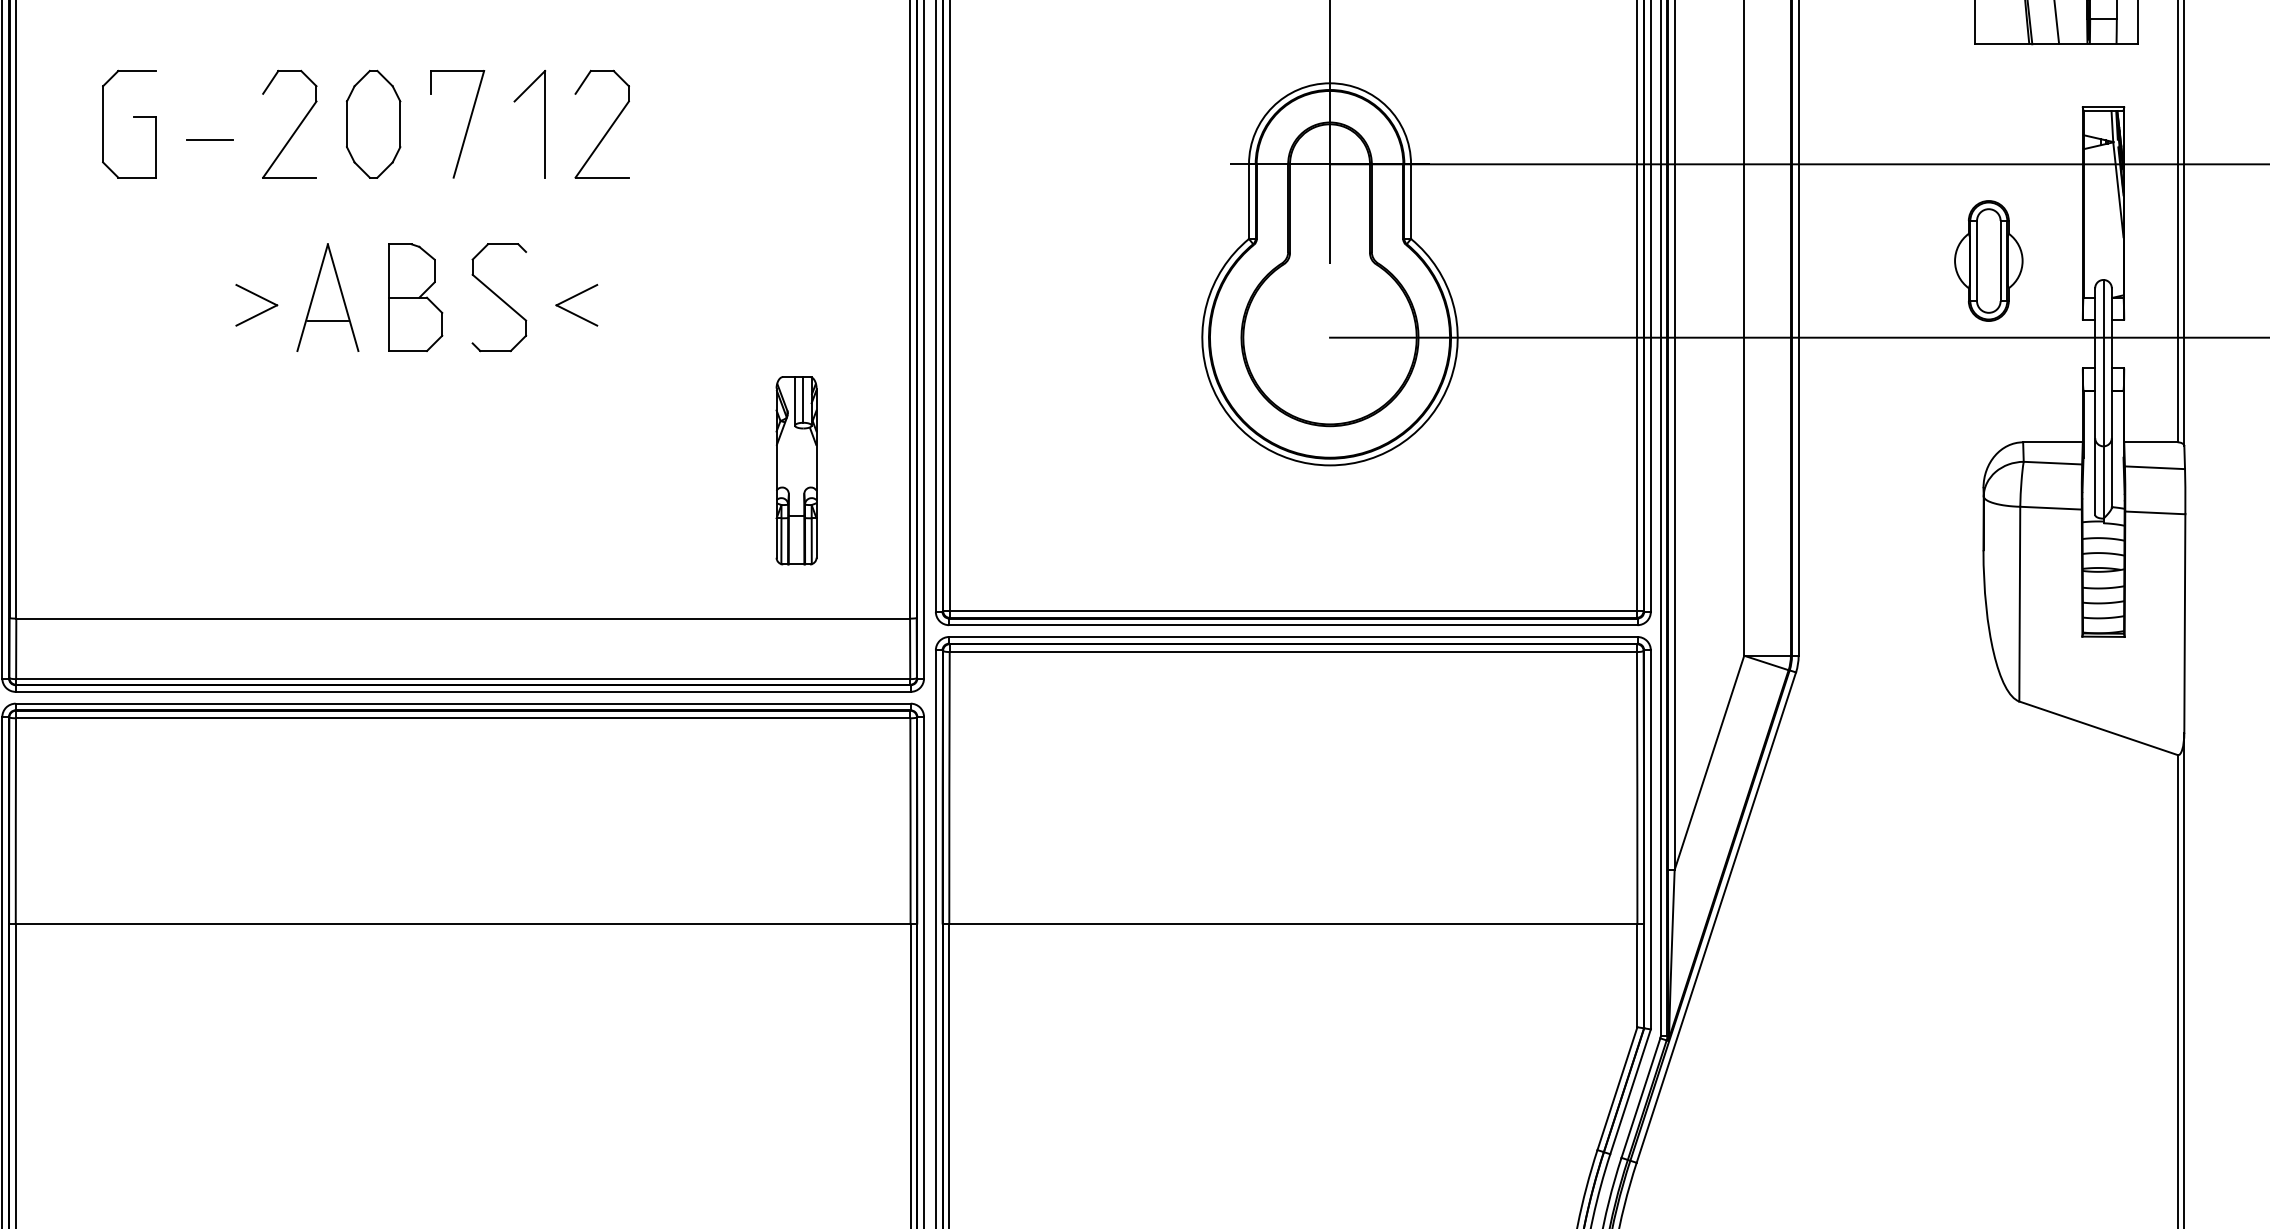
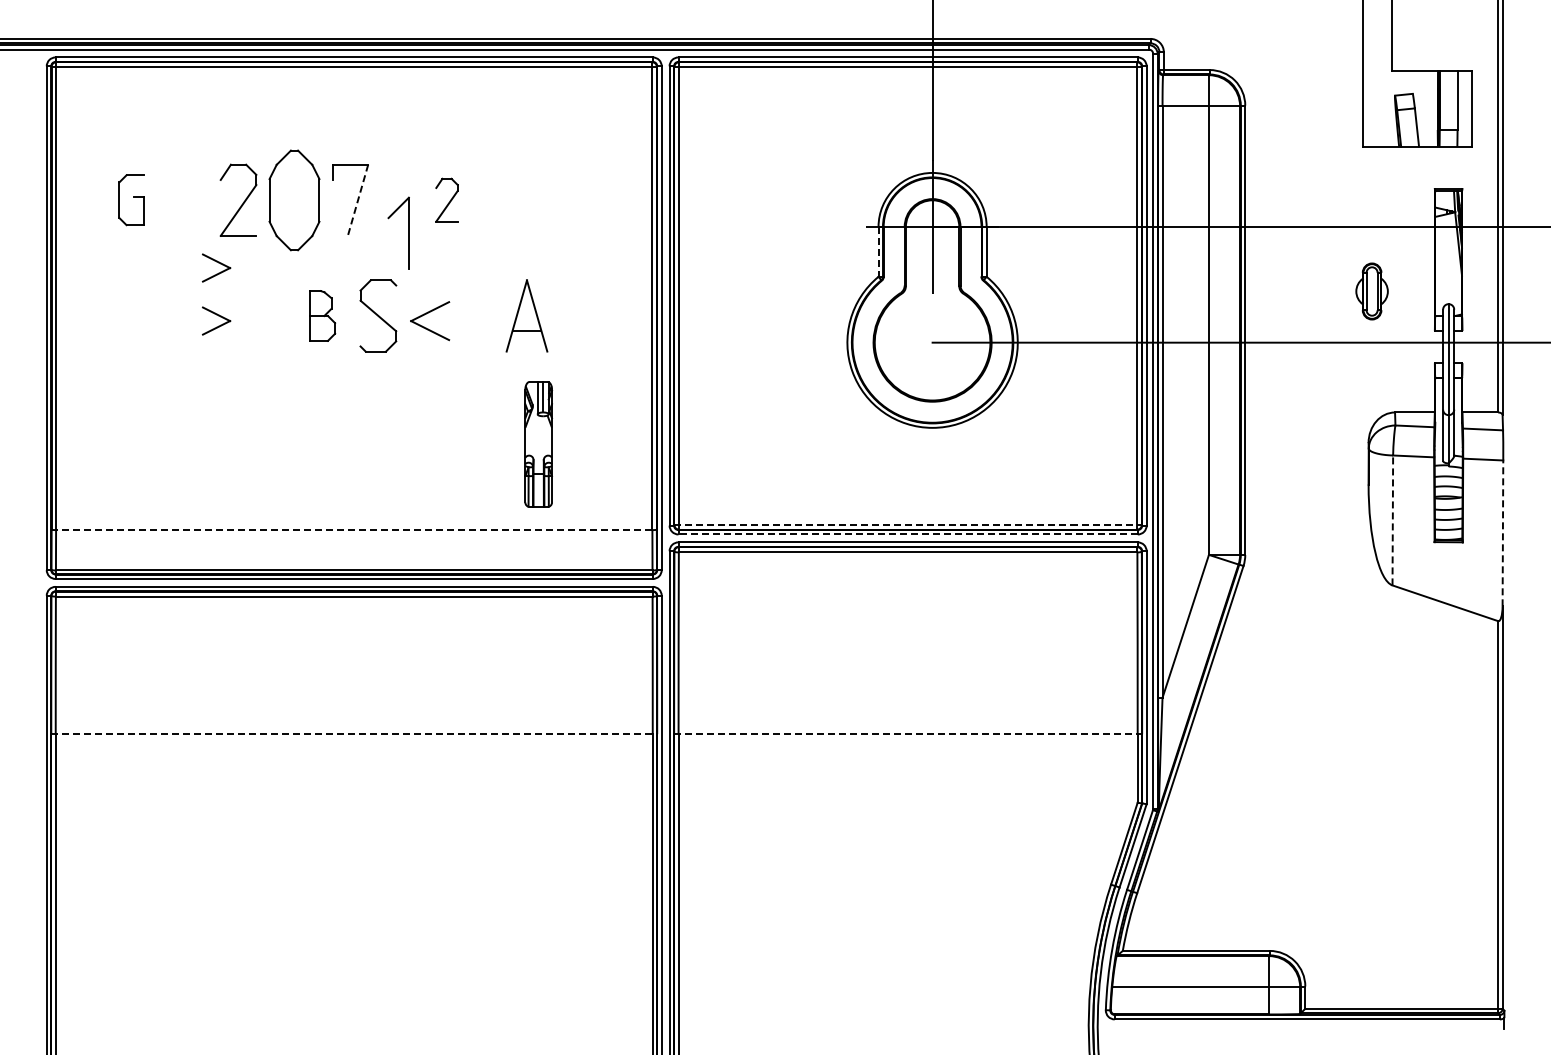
part: (129, 123) -> (131, 199), size x0.7
part: (373, 123) -> (294, 199), size x1.4
part: (544, 123) -> (408, 232), moved
part: (601, 123) -> (446, 199), size x0.6
line: (468, 124) -> (357, 200), solid -> dashed
line: (208, 139) -> (184, 210), removed
line: (1248, 201) -> (878, 251), solid -> dashed
part: (256, 225) -> (216, 267), added
part: (1987, 260) -> (1371, 291), size x0.7
part: (327, 296) -> (526, 315), moved
part: (415, 296) -> (322, 315), size x0.7
part: (575, 304) -> (429, 320), size x1.4
part: (796, 470) -> (538, 444), moved
line: (2019, 604) -> (1392, 520), solid -> dashed
line: (1293, 611) -> (908, 525), solid -> dashed
line: (462, 619) -> (353, 530), solid -> dashed
line: (2184, 623) -> (1502, 533), solid -> dashed
line: (1293, 625) -> (908, 534), solid -> dashed
line: (463, 924) -> (354, 734), solid -> dashed
line: (1293, 924) -> (908, 734), solid -> dashed

